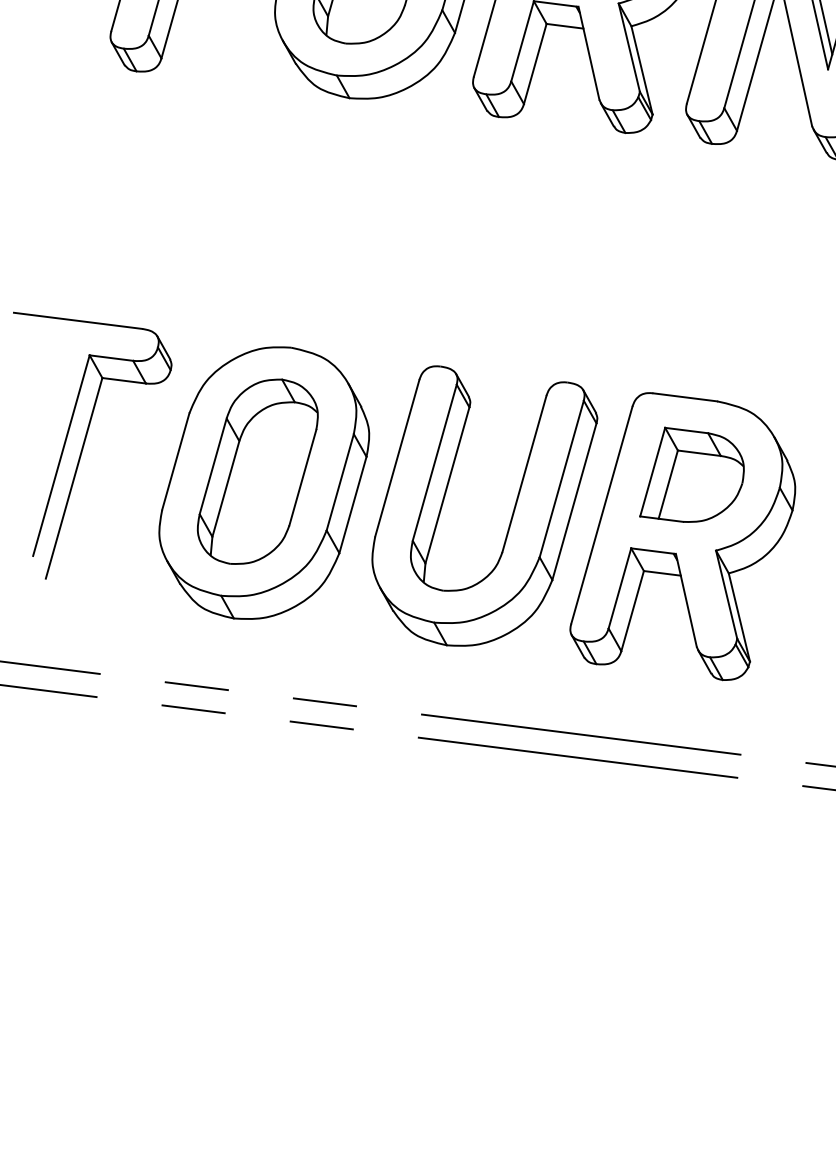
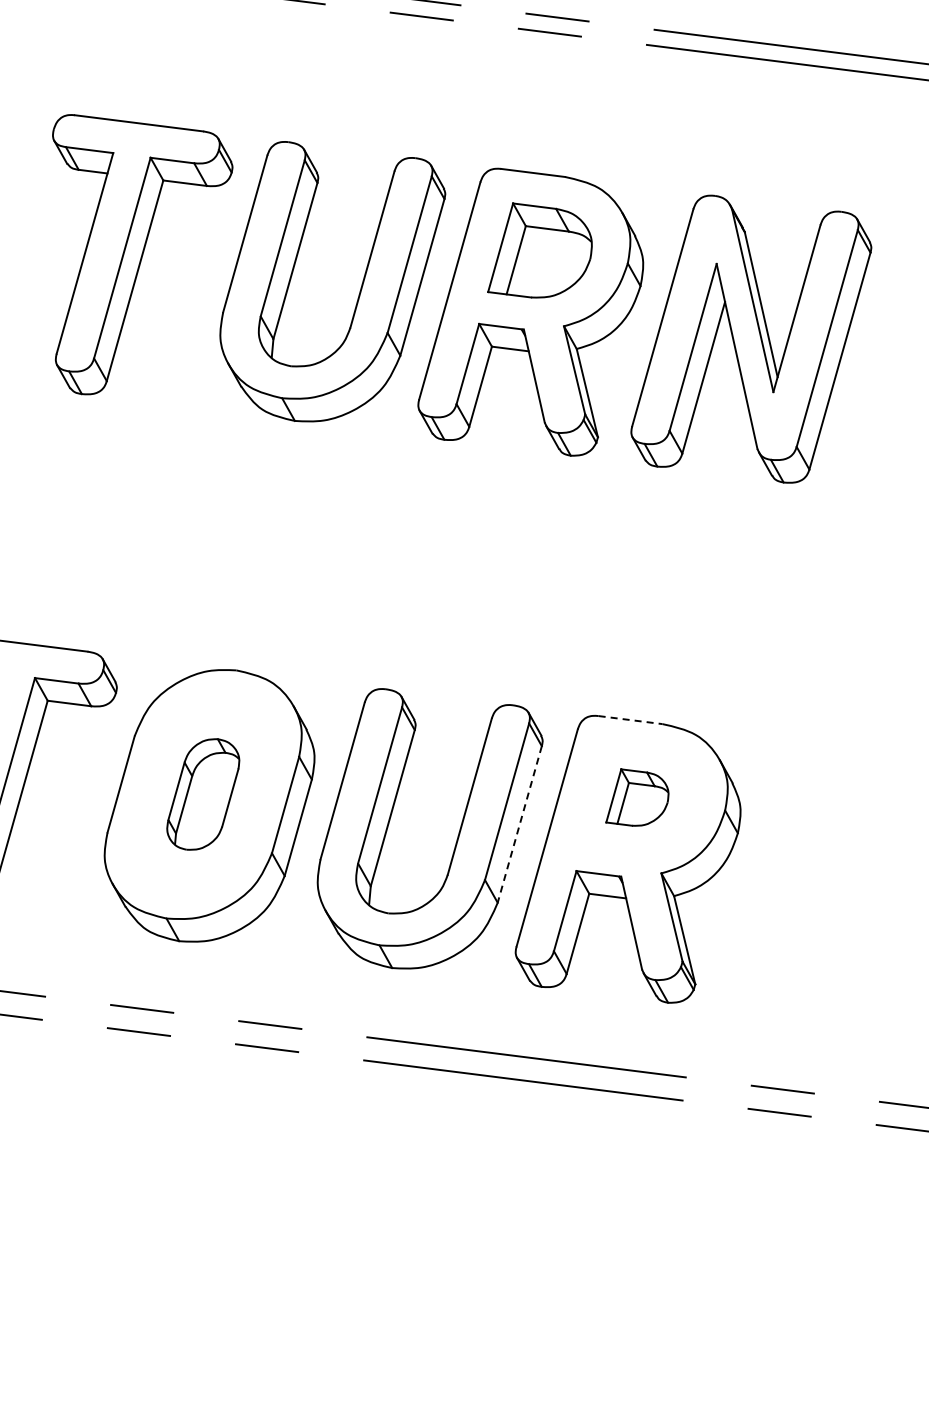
line: (686, 397) -> (631, 720), solid -> dashed
part: (258, 471) -> (203, 794), size x0.6
part: (692, 474) -> (637, 797), size x0.6
line: (574, 501) -> (519, 824), solid -> dashed

